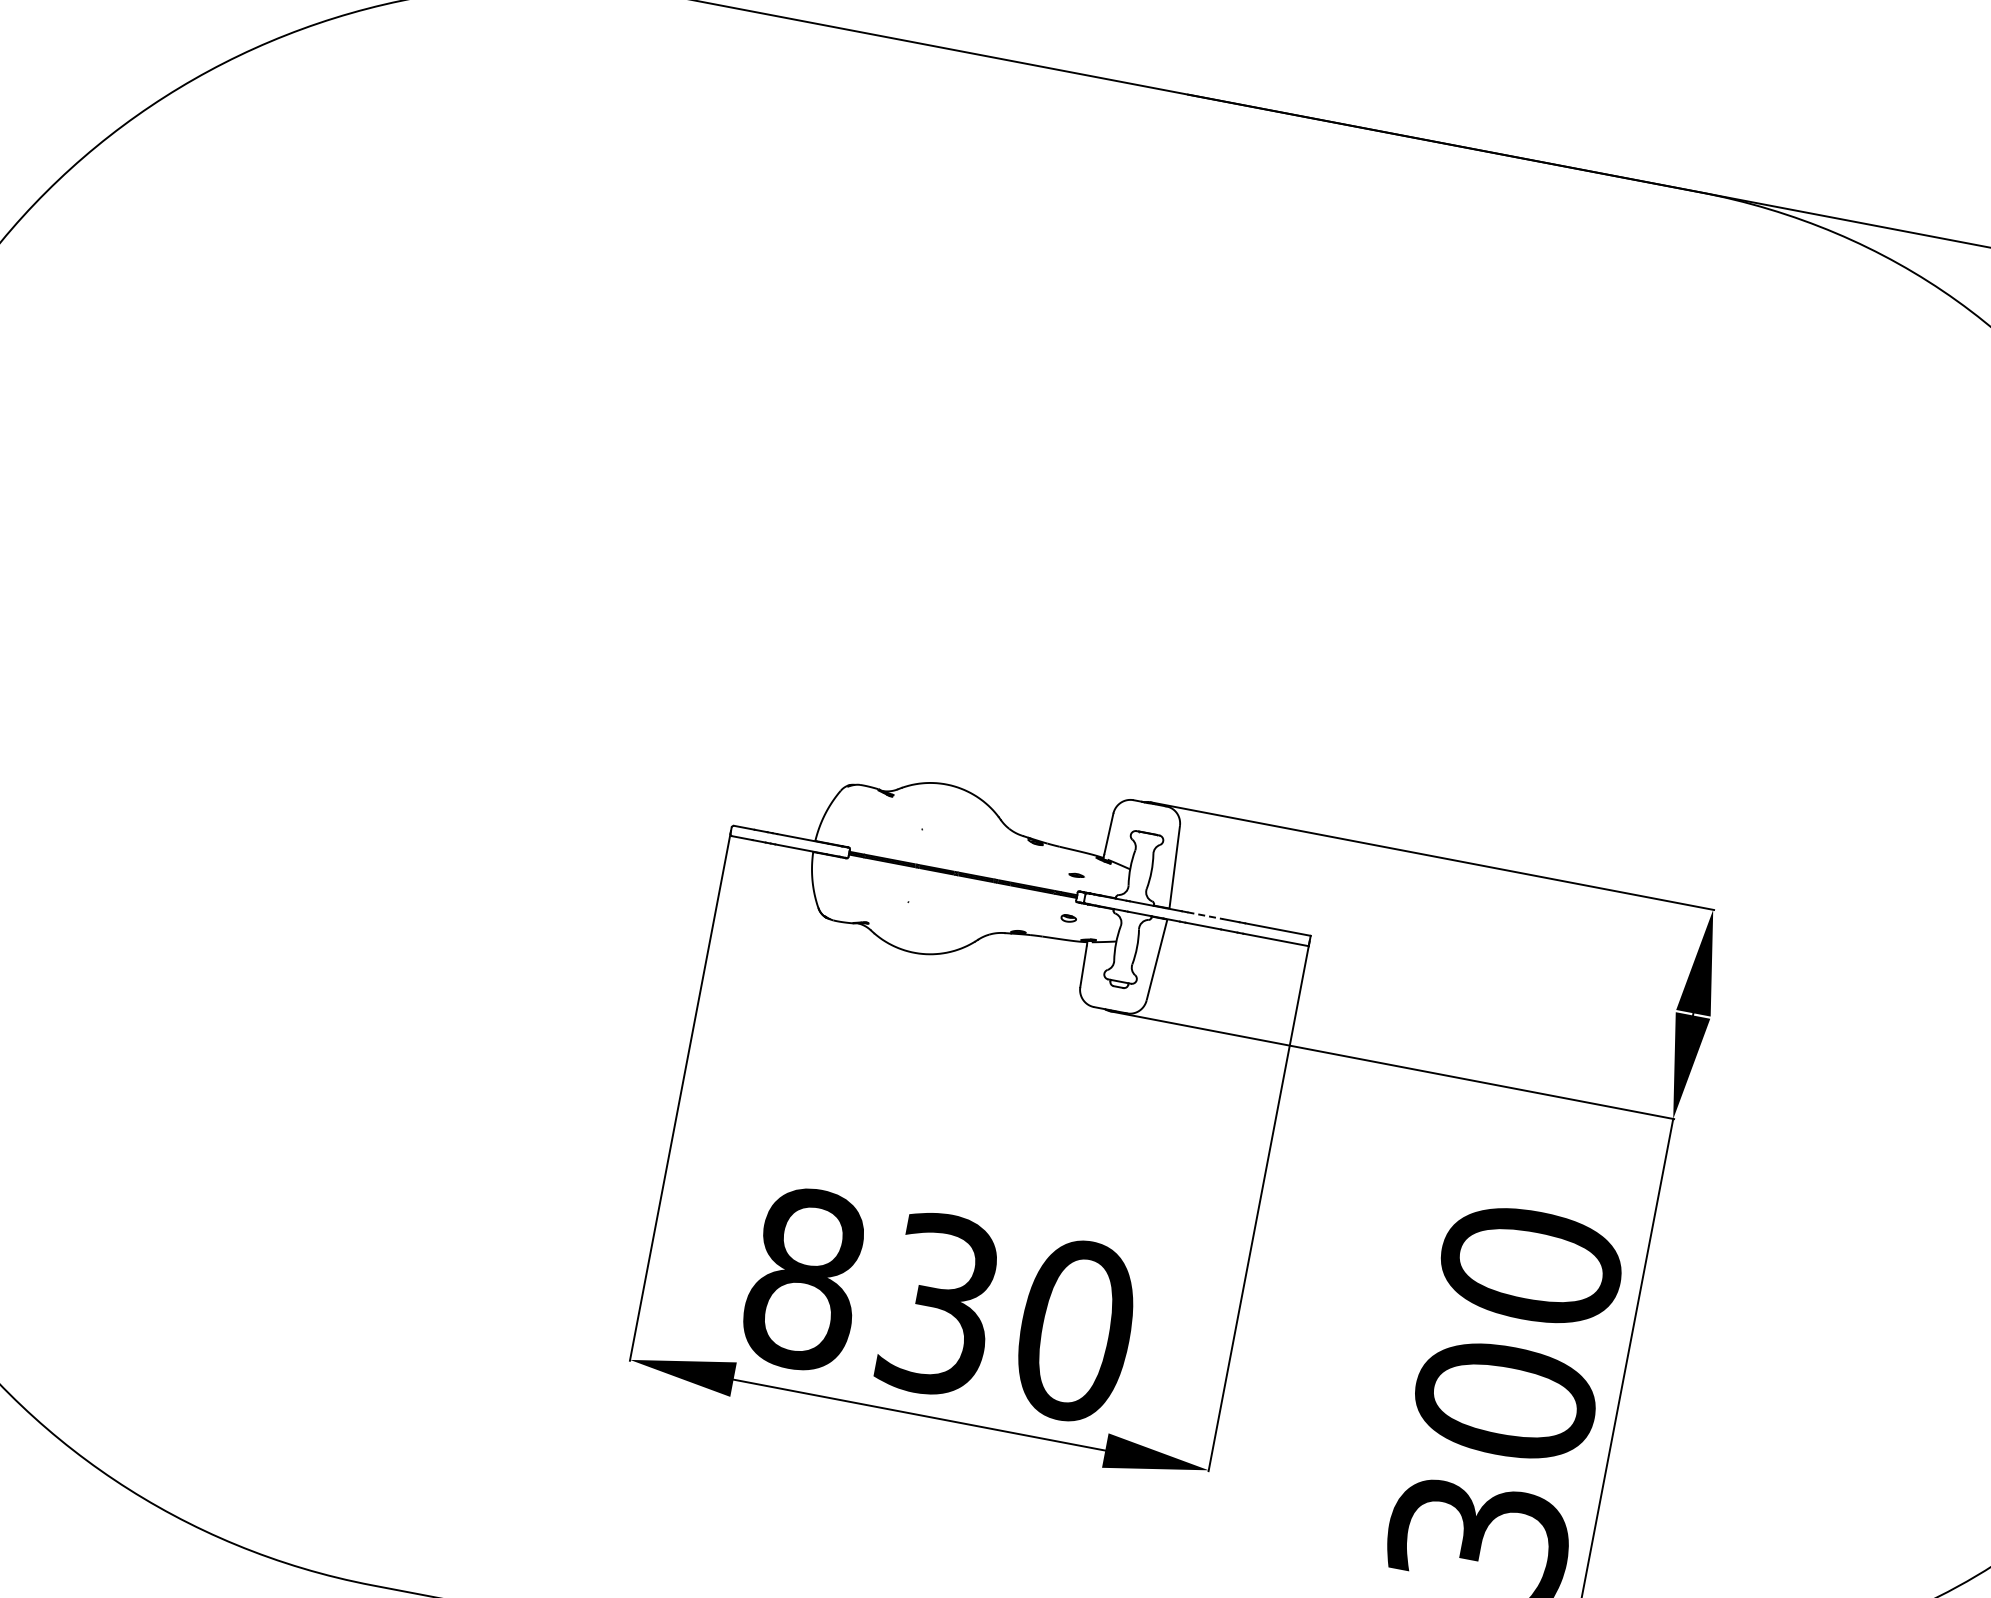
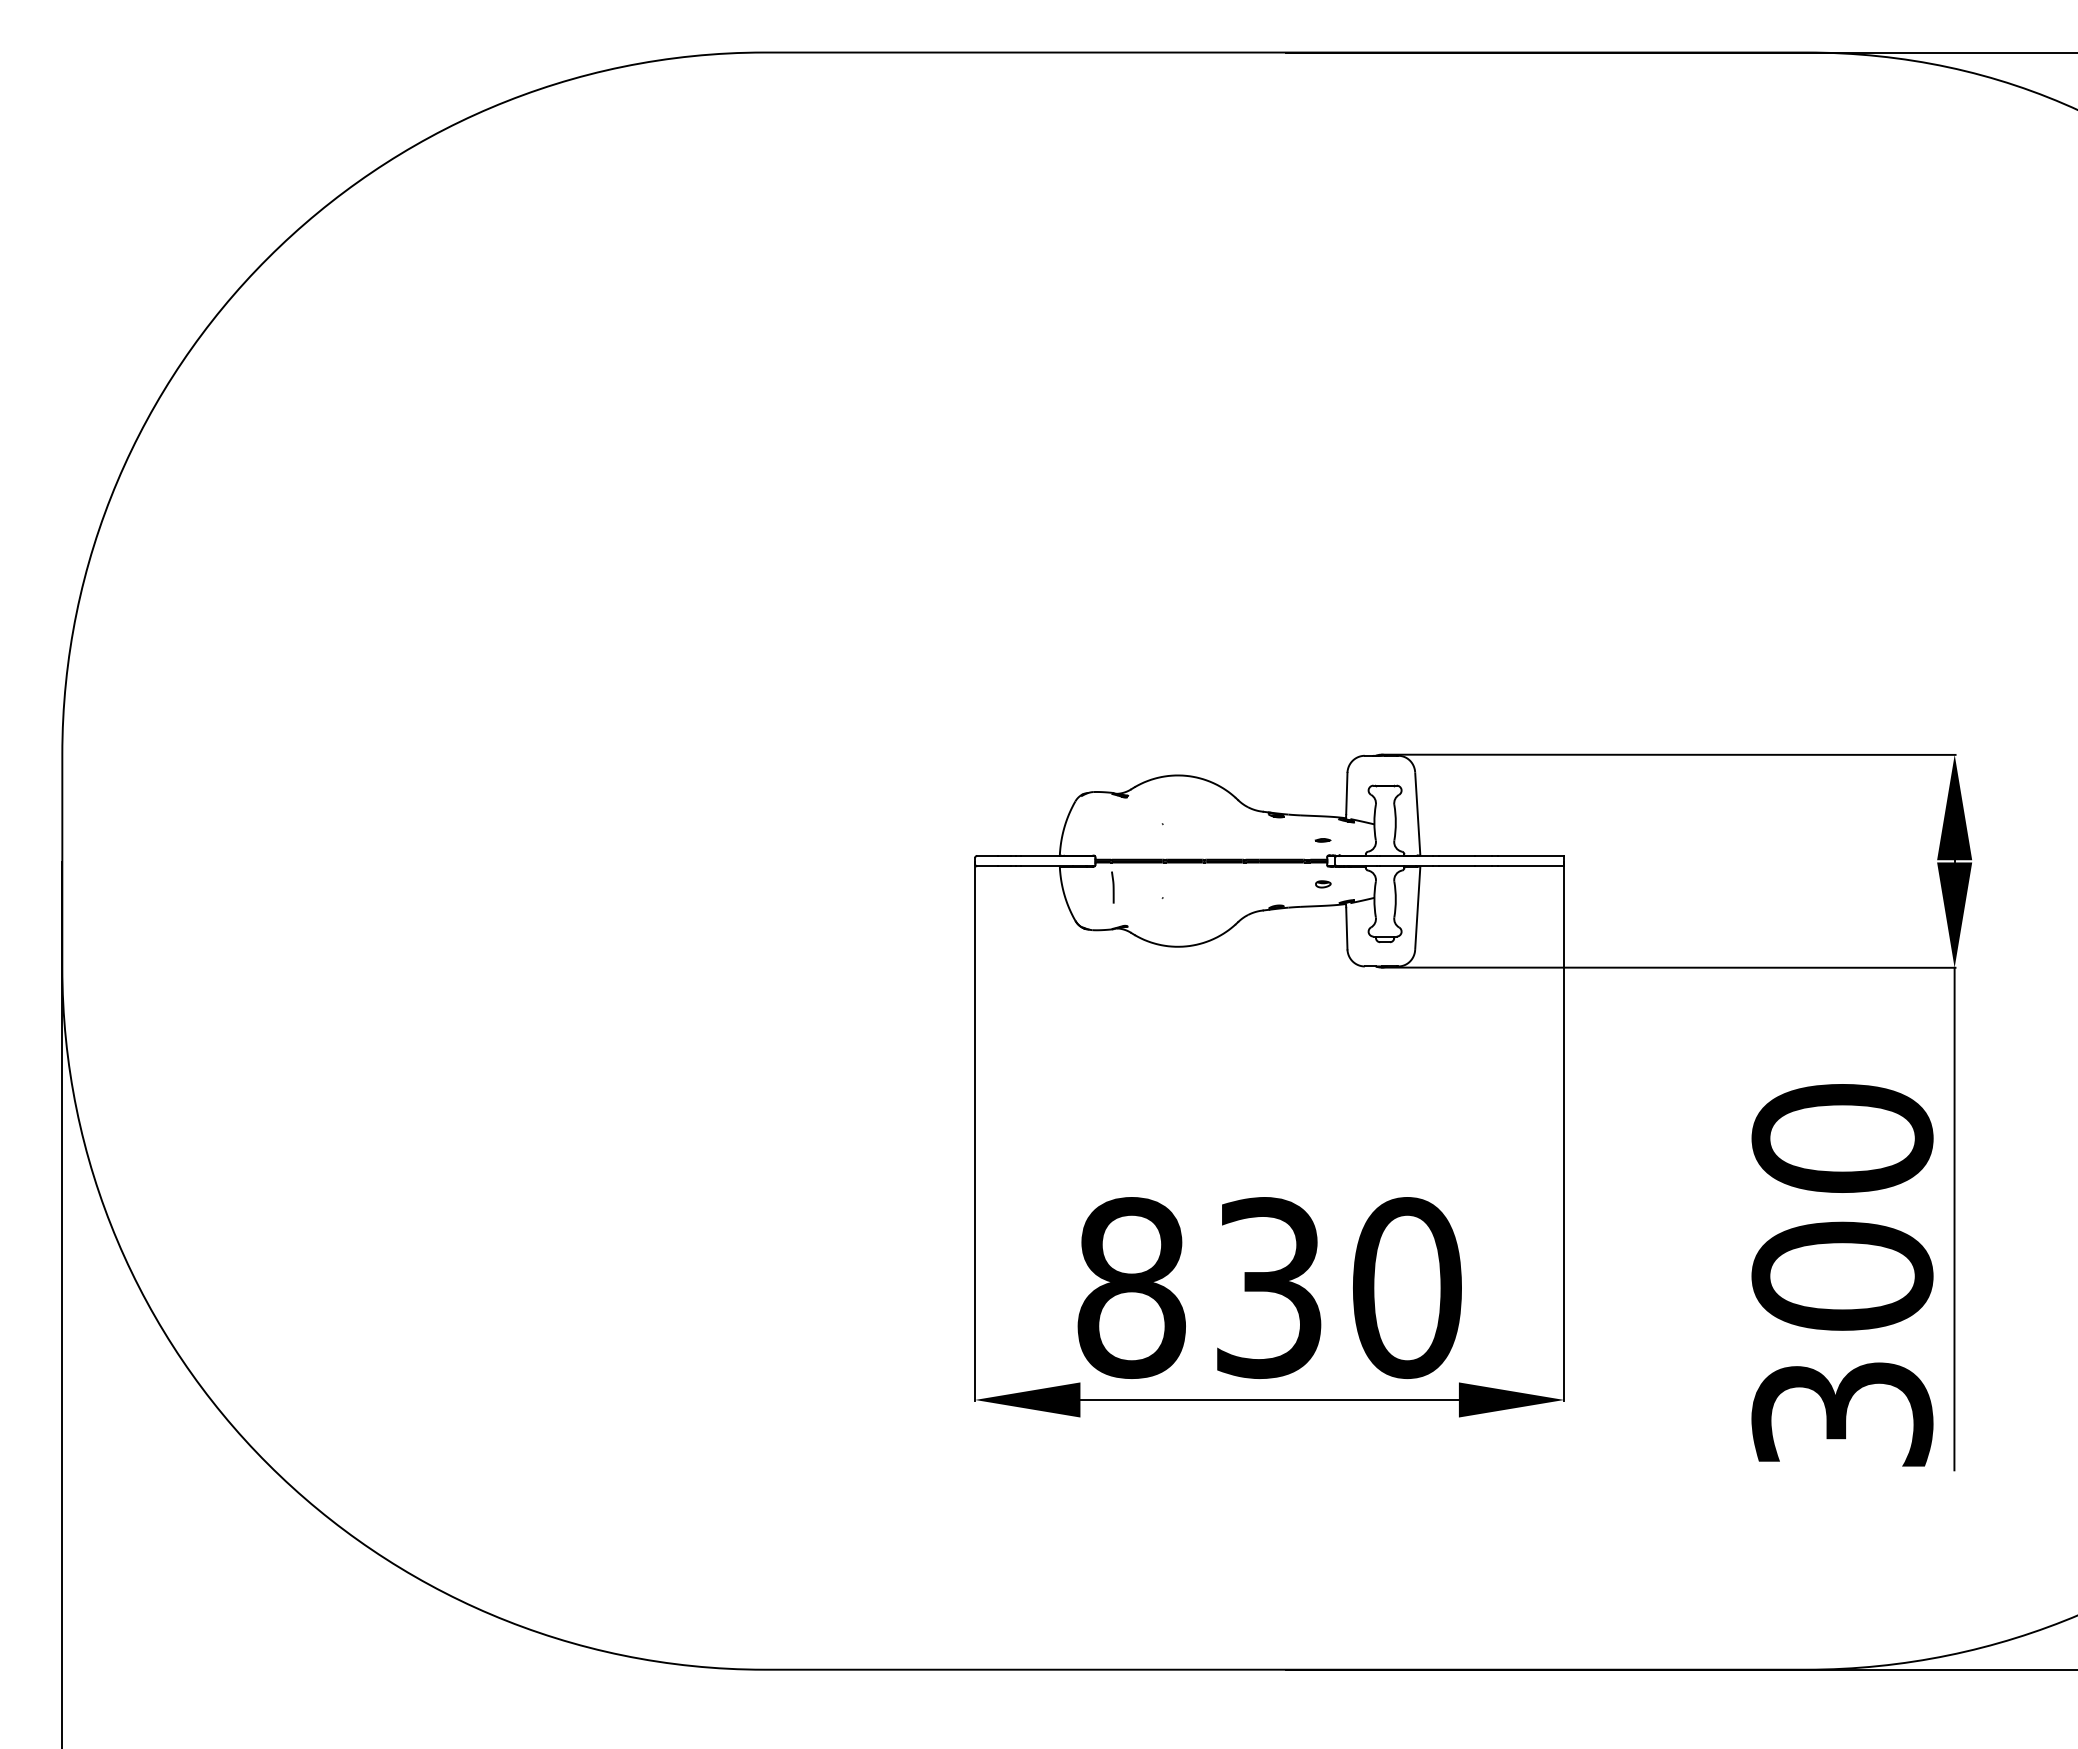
line: (861, 882) -> (1112, 887), added
line: (1205, 915) -> (1457, 855), dashed -> solid

